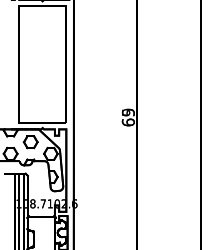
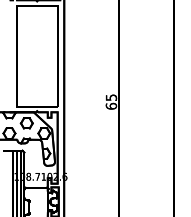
text: (127, 112) -> (110, 97), 69 -> 65

